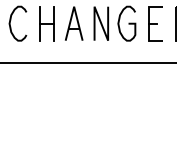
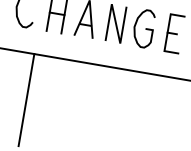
line: (32, 105) -> (26, 99), added

